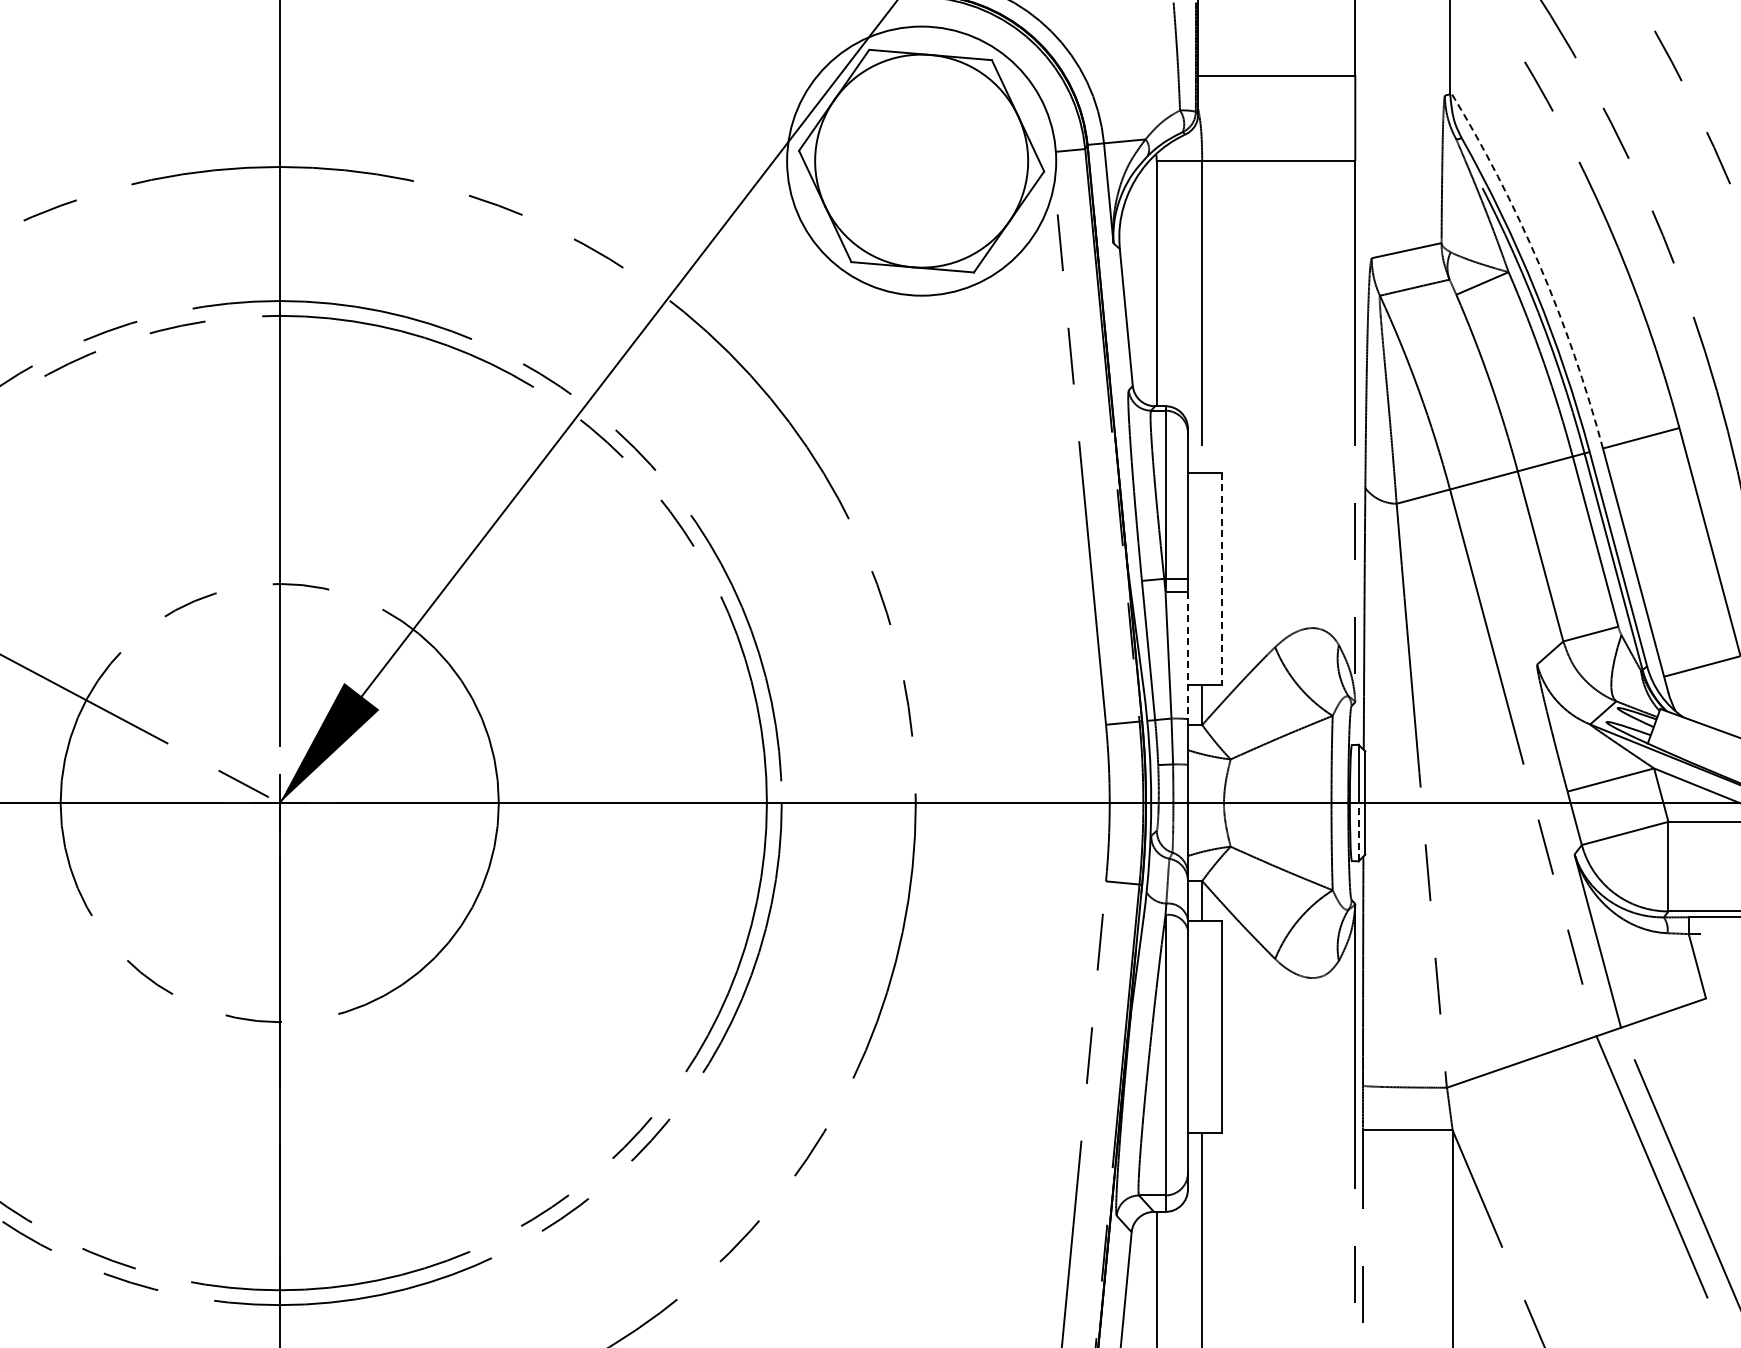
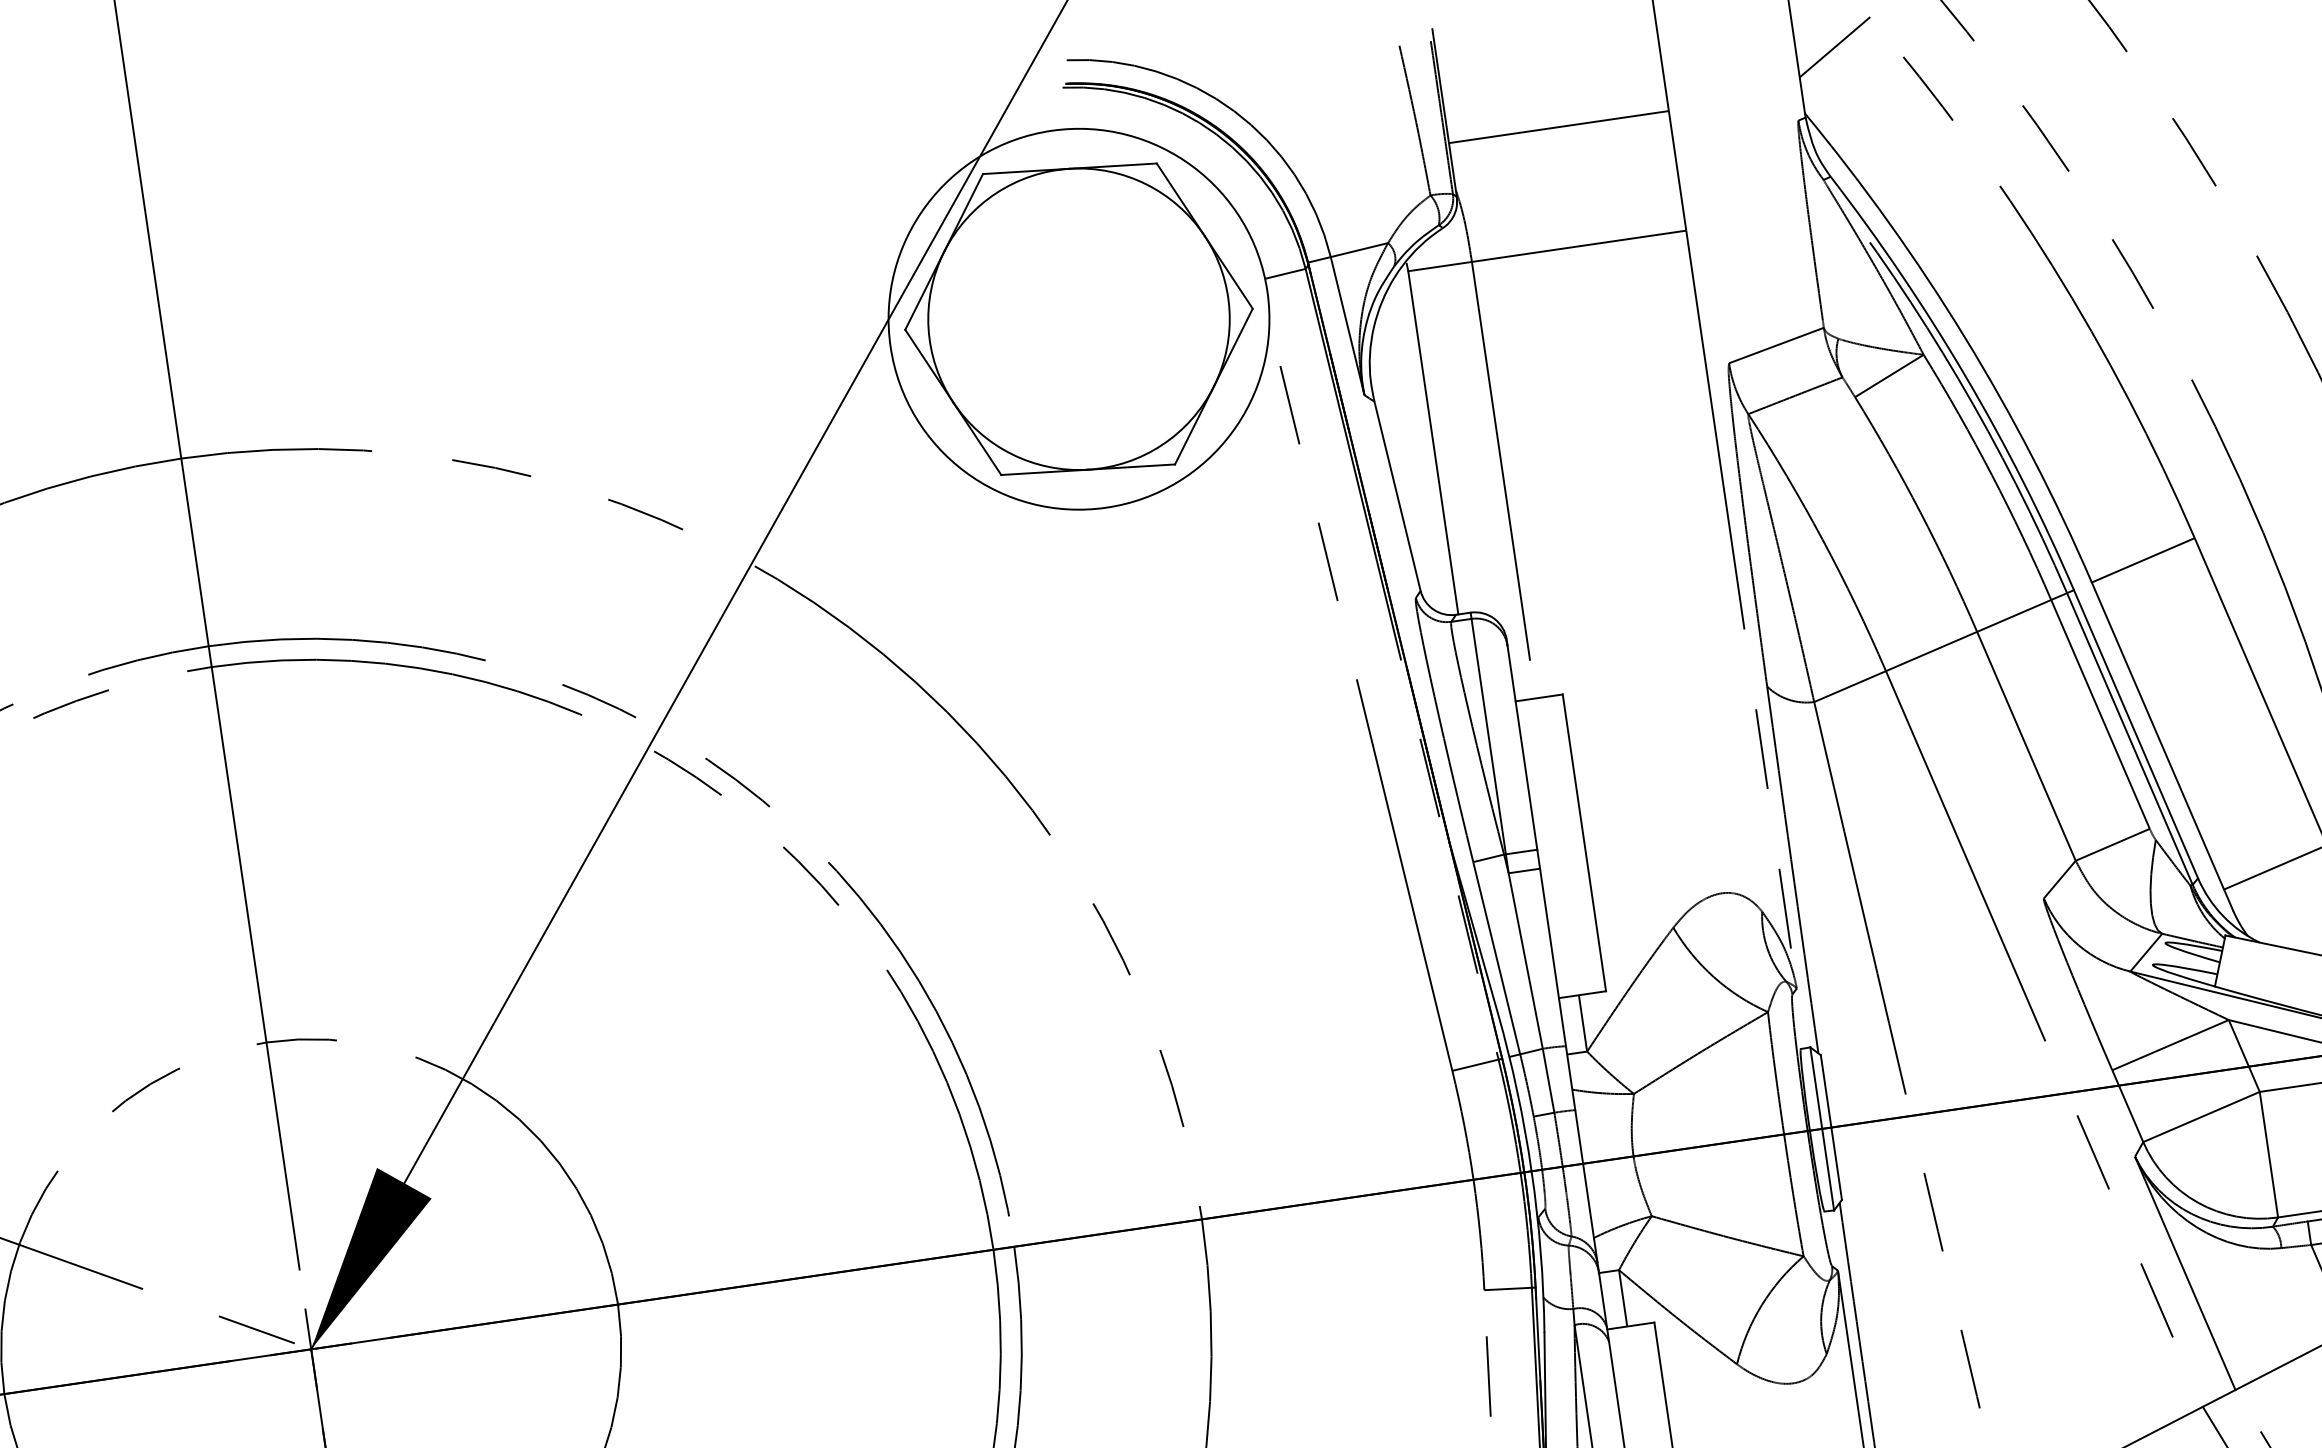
line: (1477, 47) -> (1834, 46), added
arc: (1539, 264) -> (1965, 337), dashed -> solid
line: (1221, 578) -> (1584, 842), dashed -> solid
line: (1187, 656) -> (1552, 958), dashed -> solid
line: (1358, 831) -> (1827, 1168), dashed -> solid

